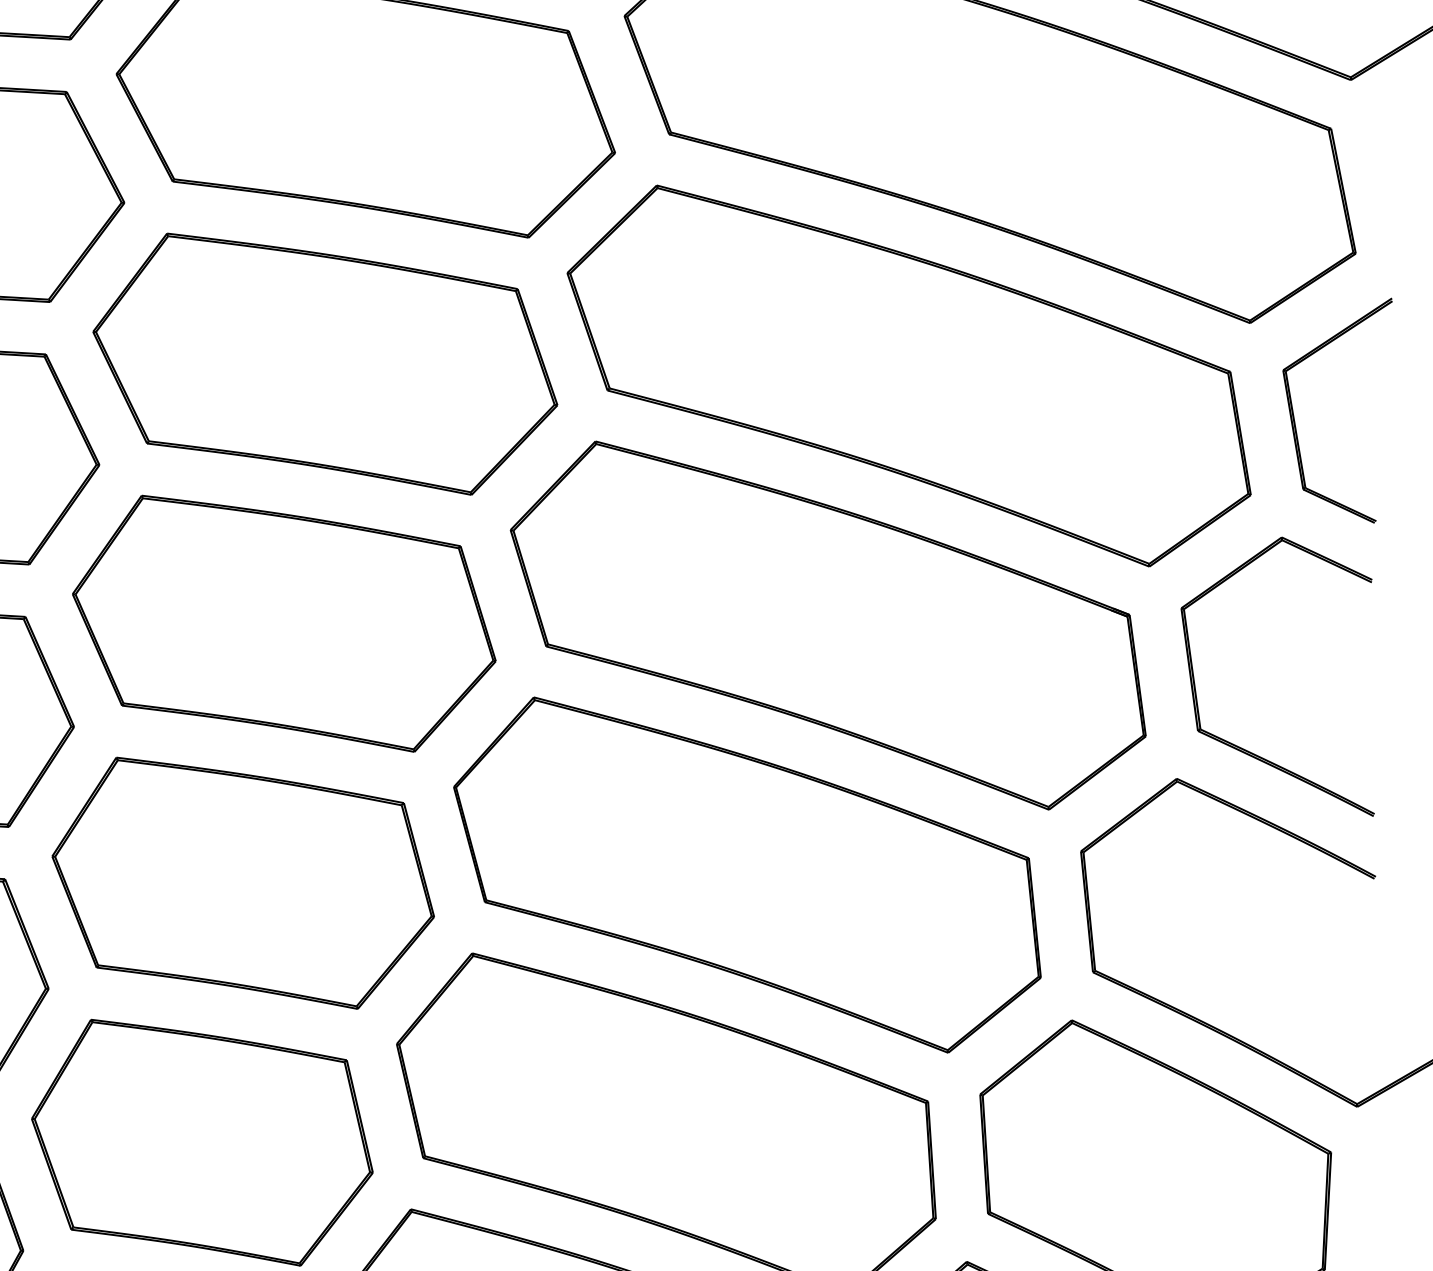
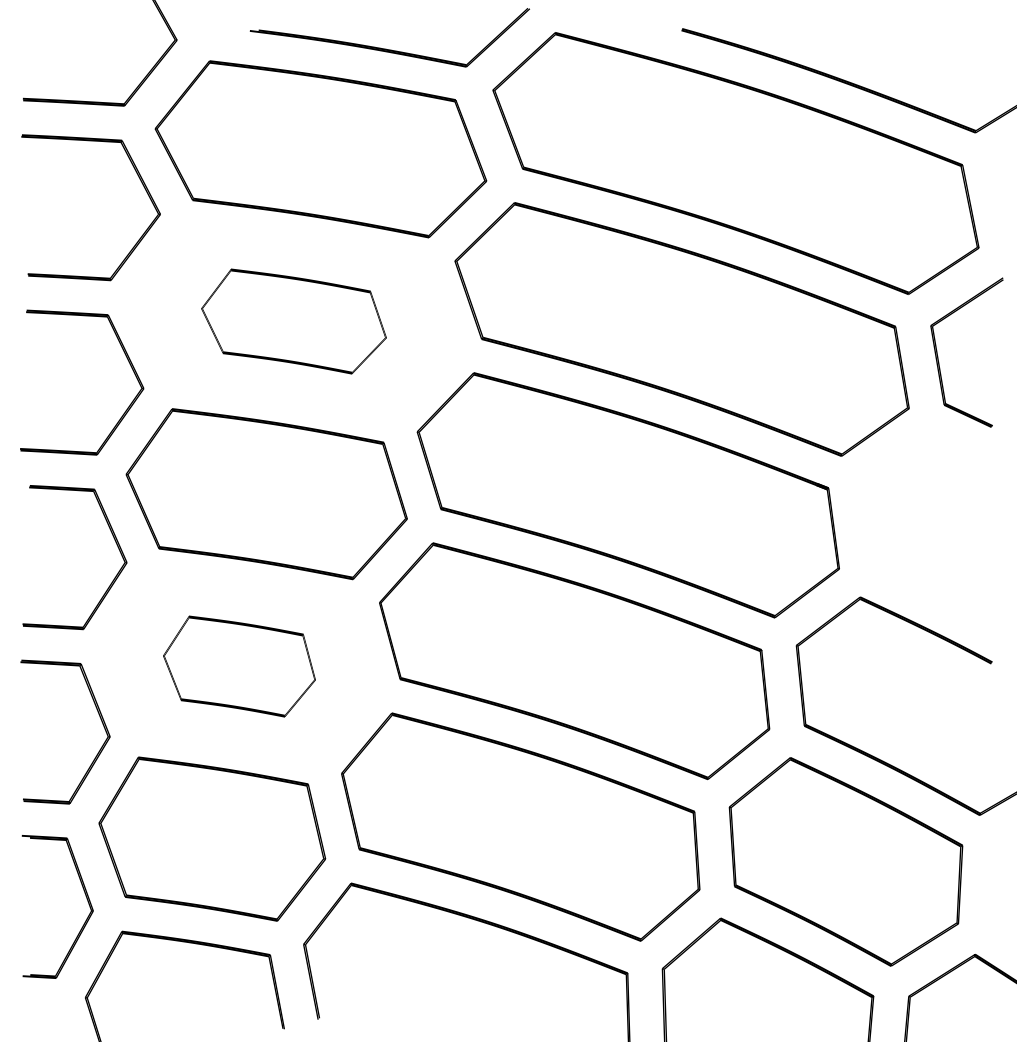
part: (324, 364) -> (293, 321), size x0.6
part: (1240, 746) -> (902, 575), removed
part: (243, 883) -> (239, 666), size x0.6

